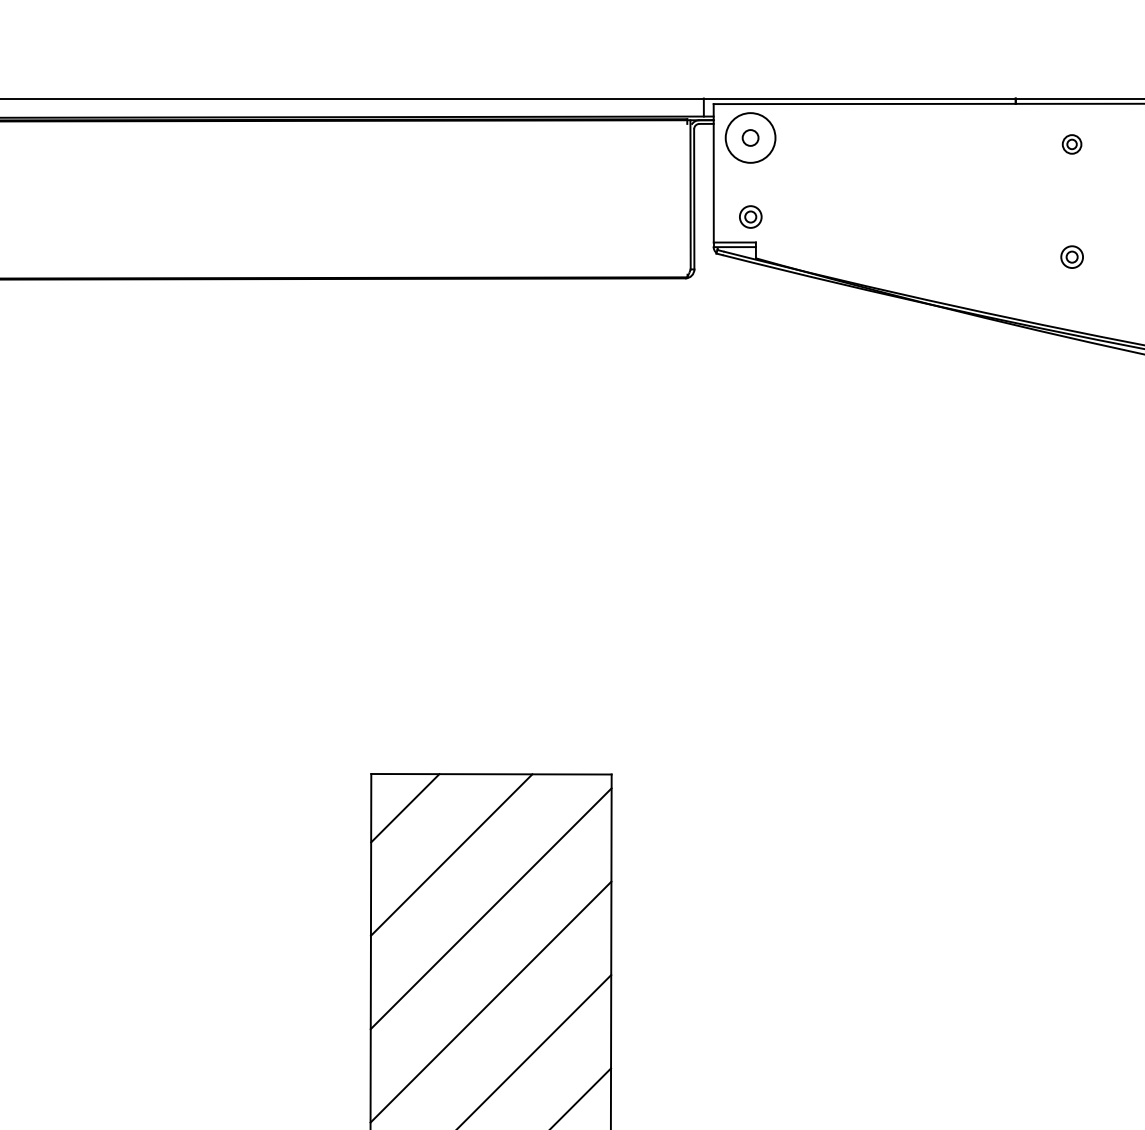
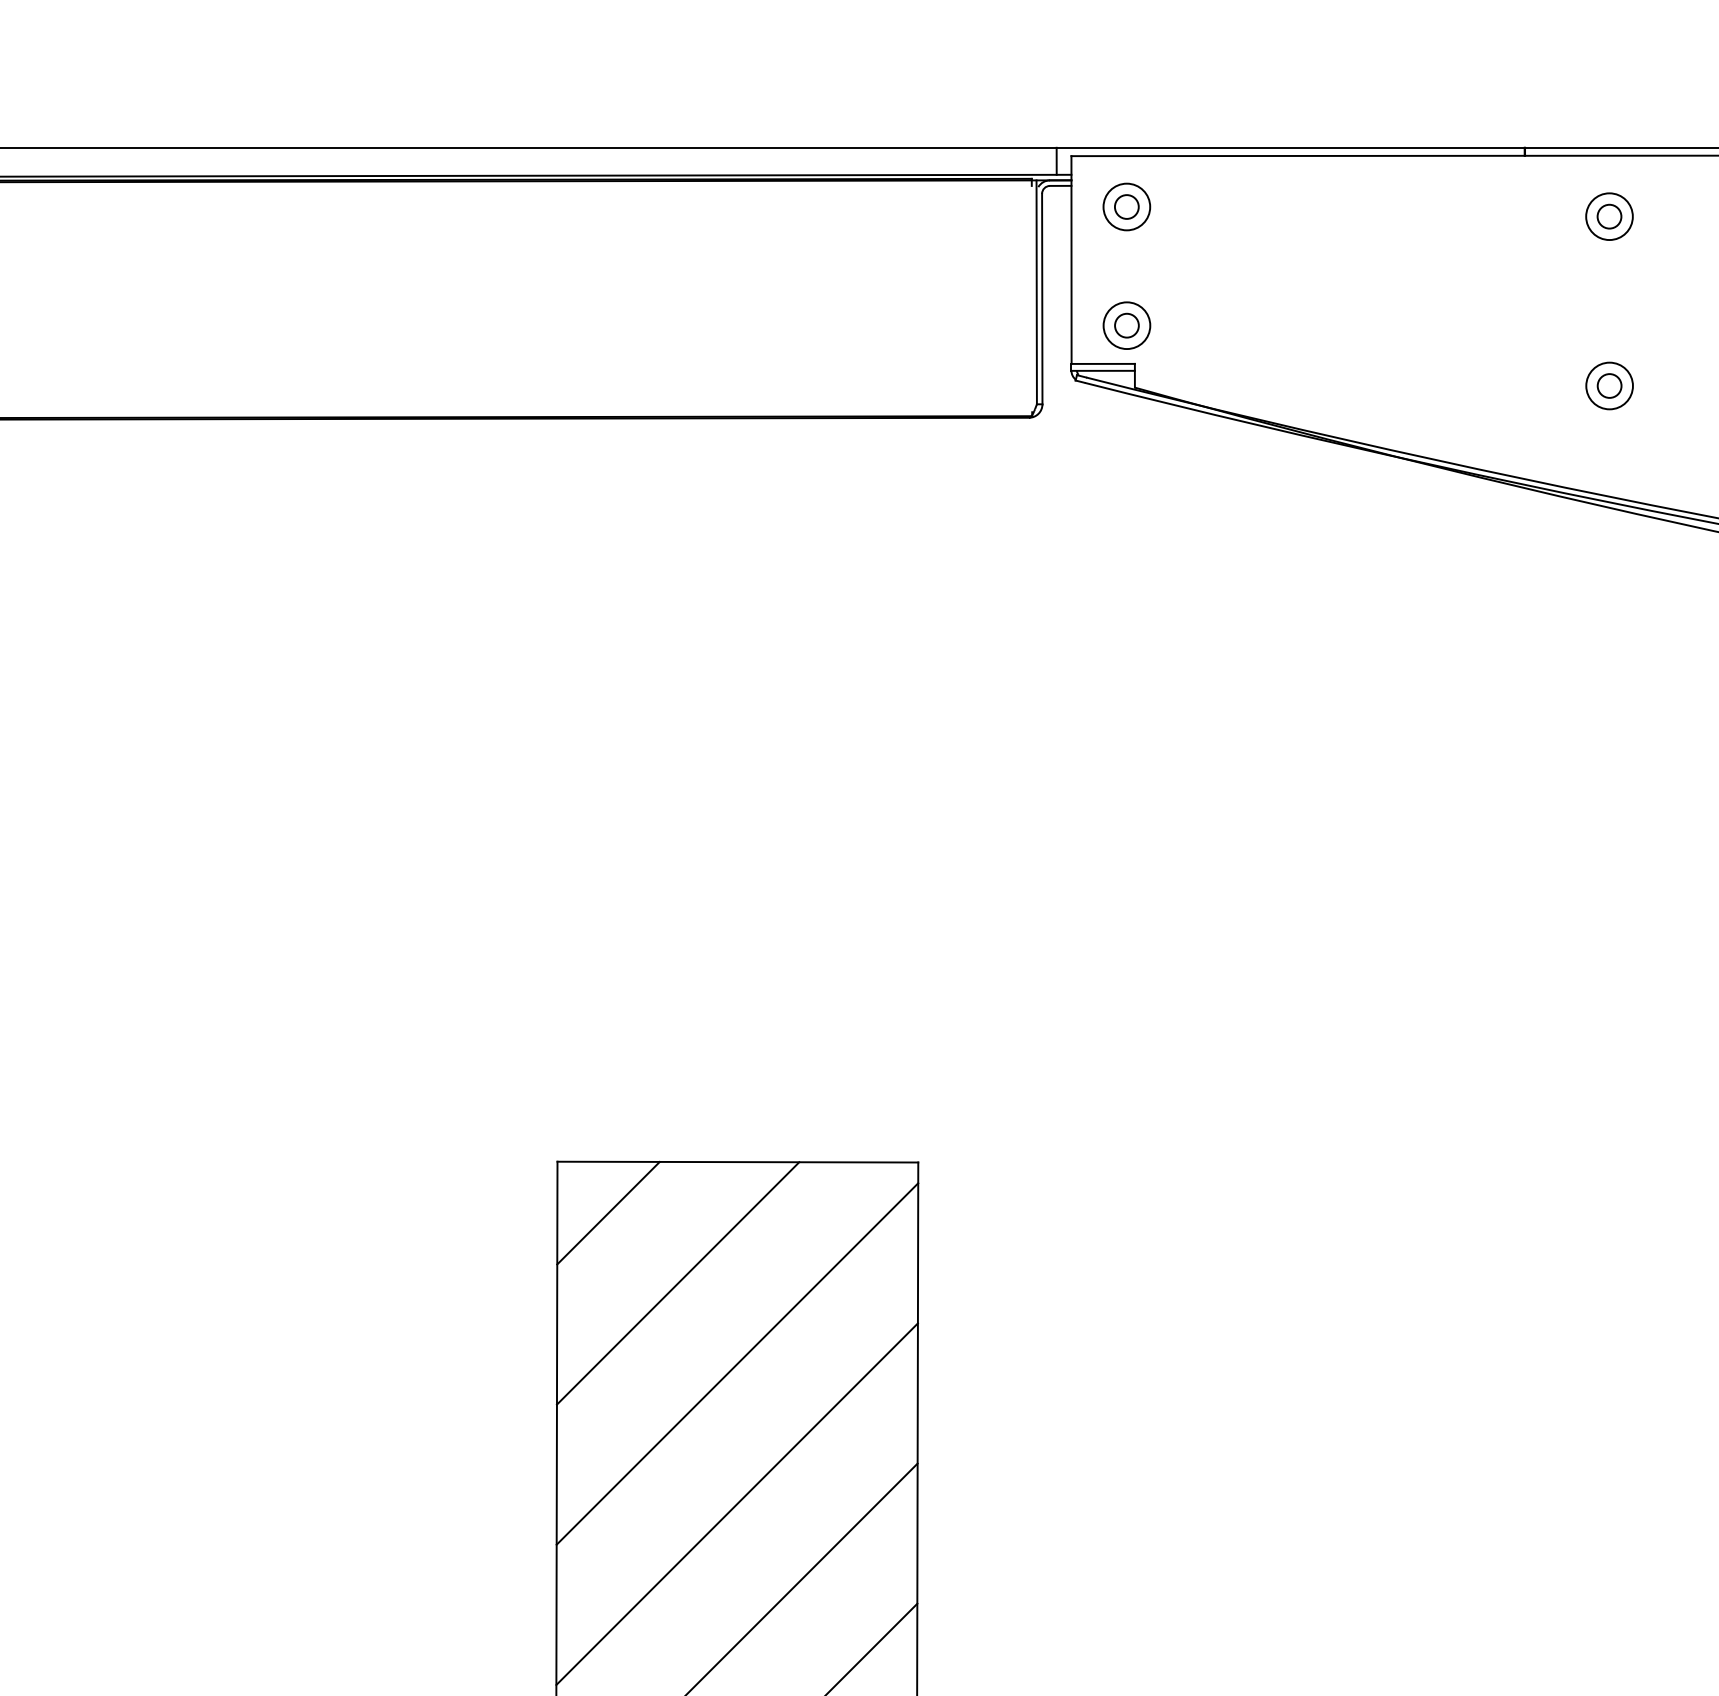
circle: (750, 137) -> (1126, 206), size x0.62
part: (1071, 144) -> (1608, 216), size x1.67
part: (750, 216) -> (1126, 324), size x1.43
part: (1071, 256) -> (1608, 384), size x1.43

